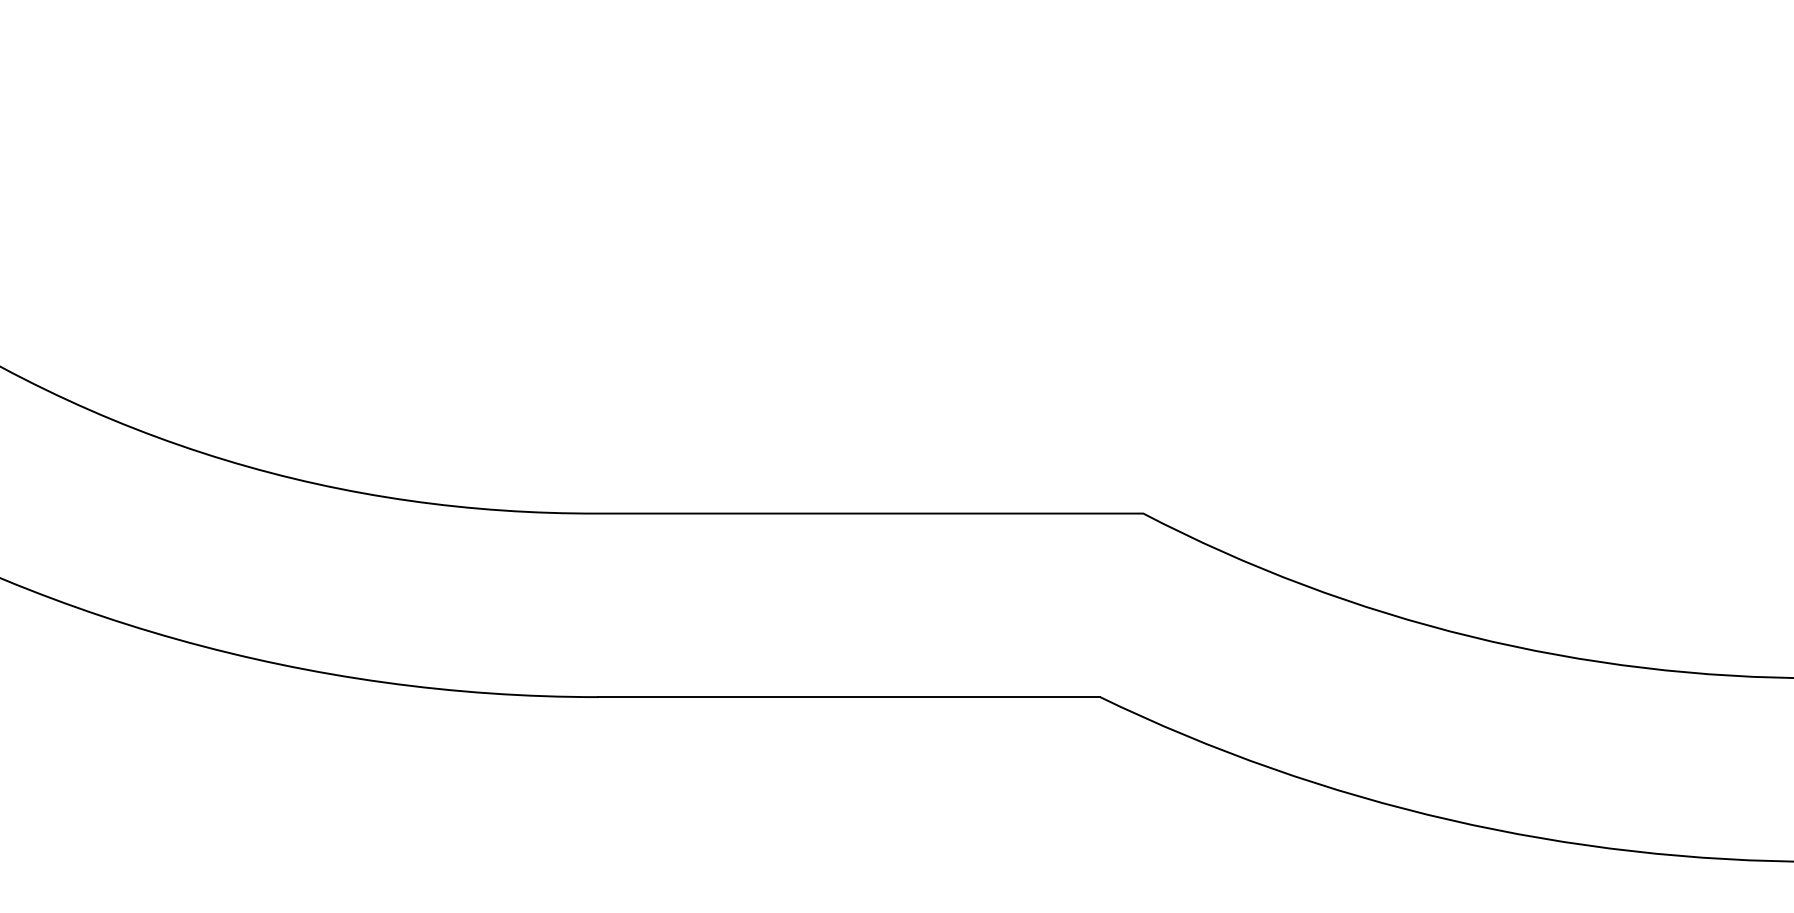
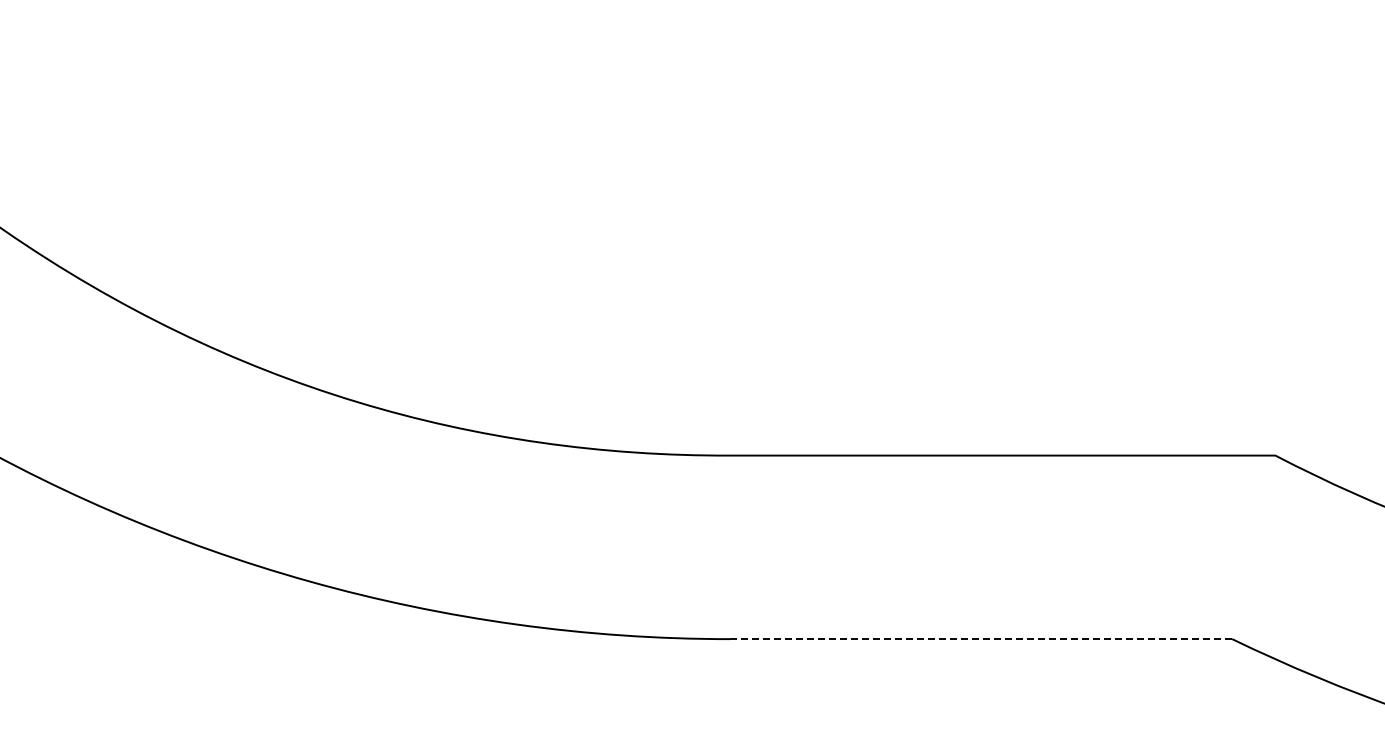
line: (849, 697) -> (981, 639), solid -> dashed

